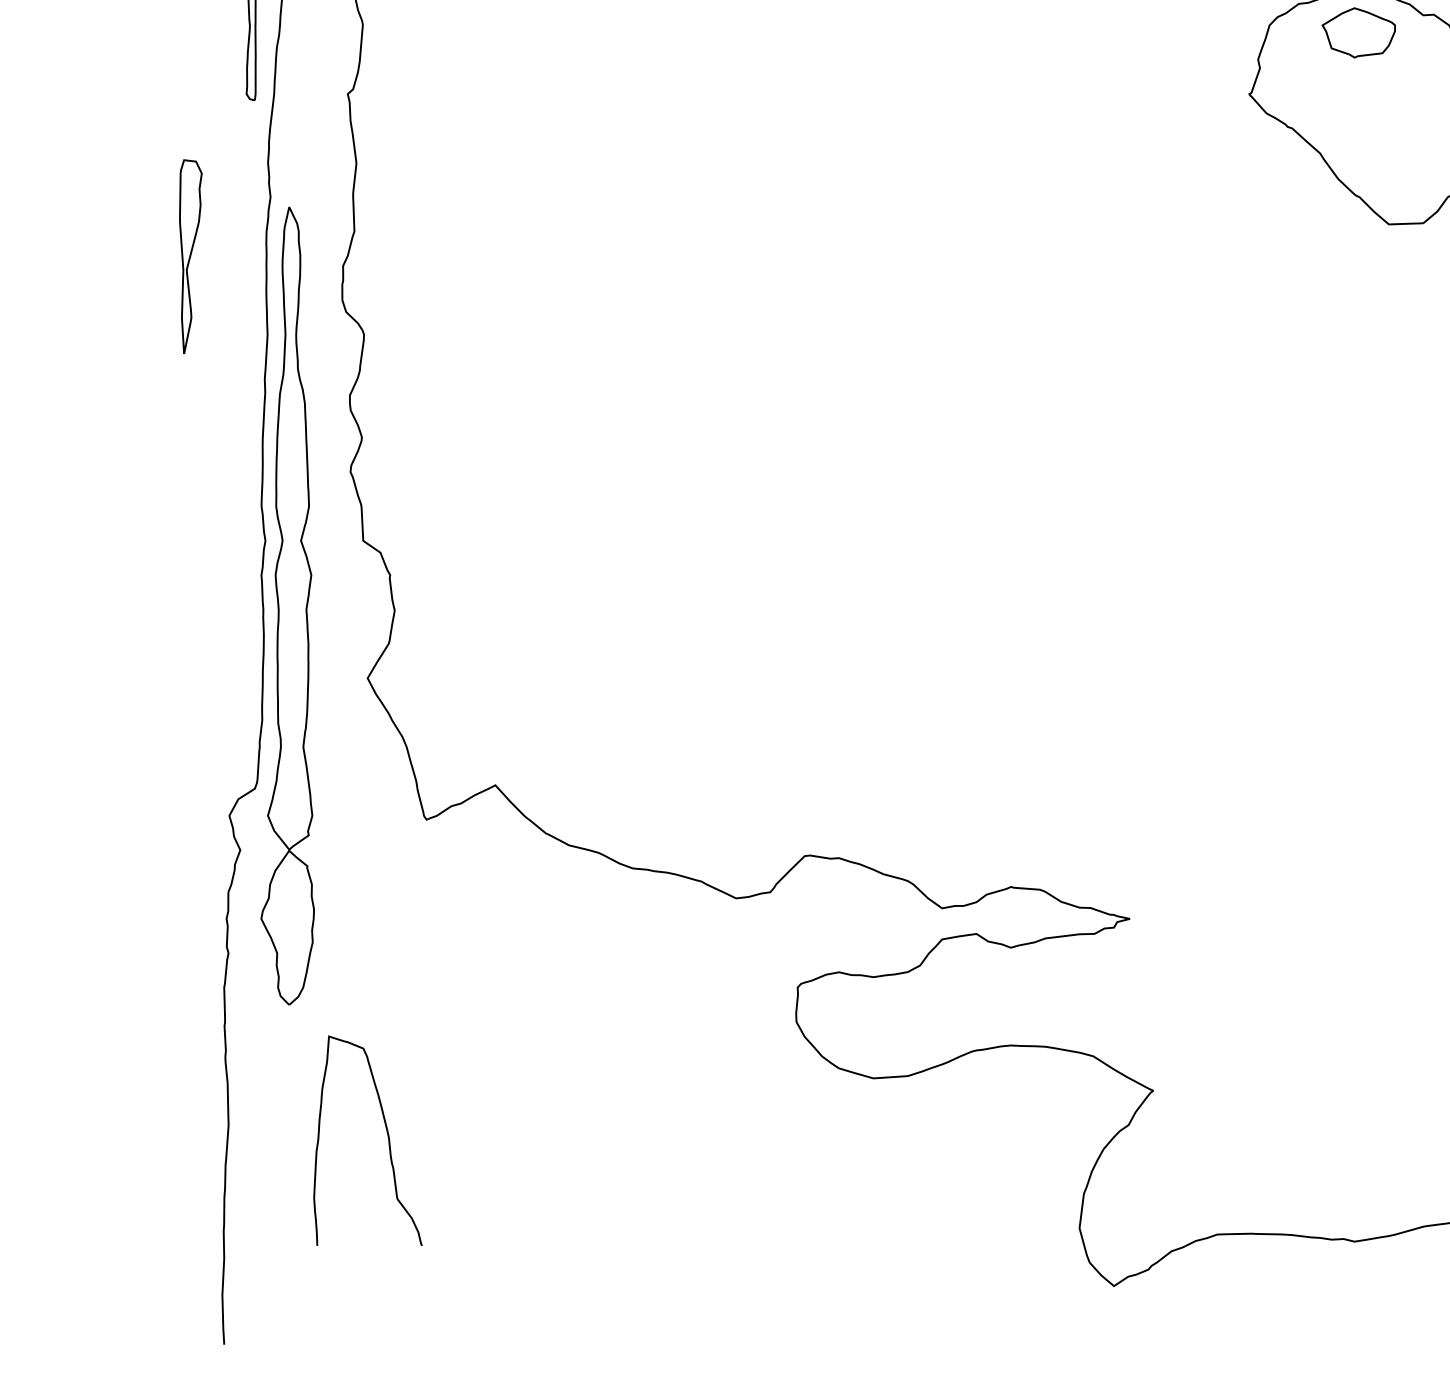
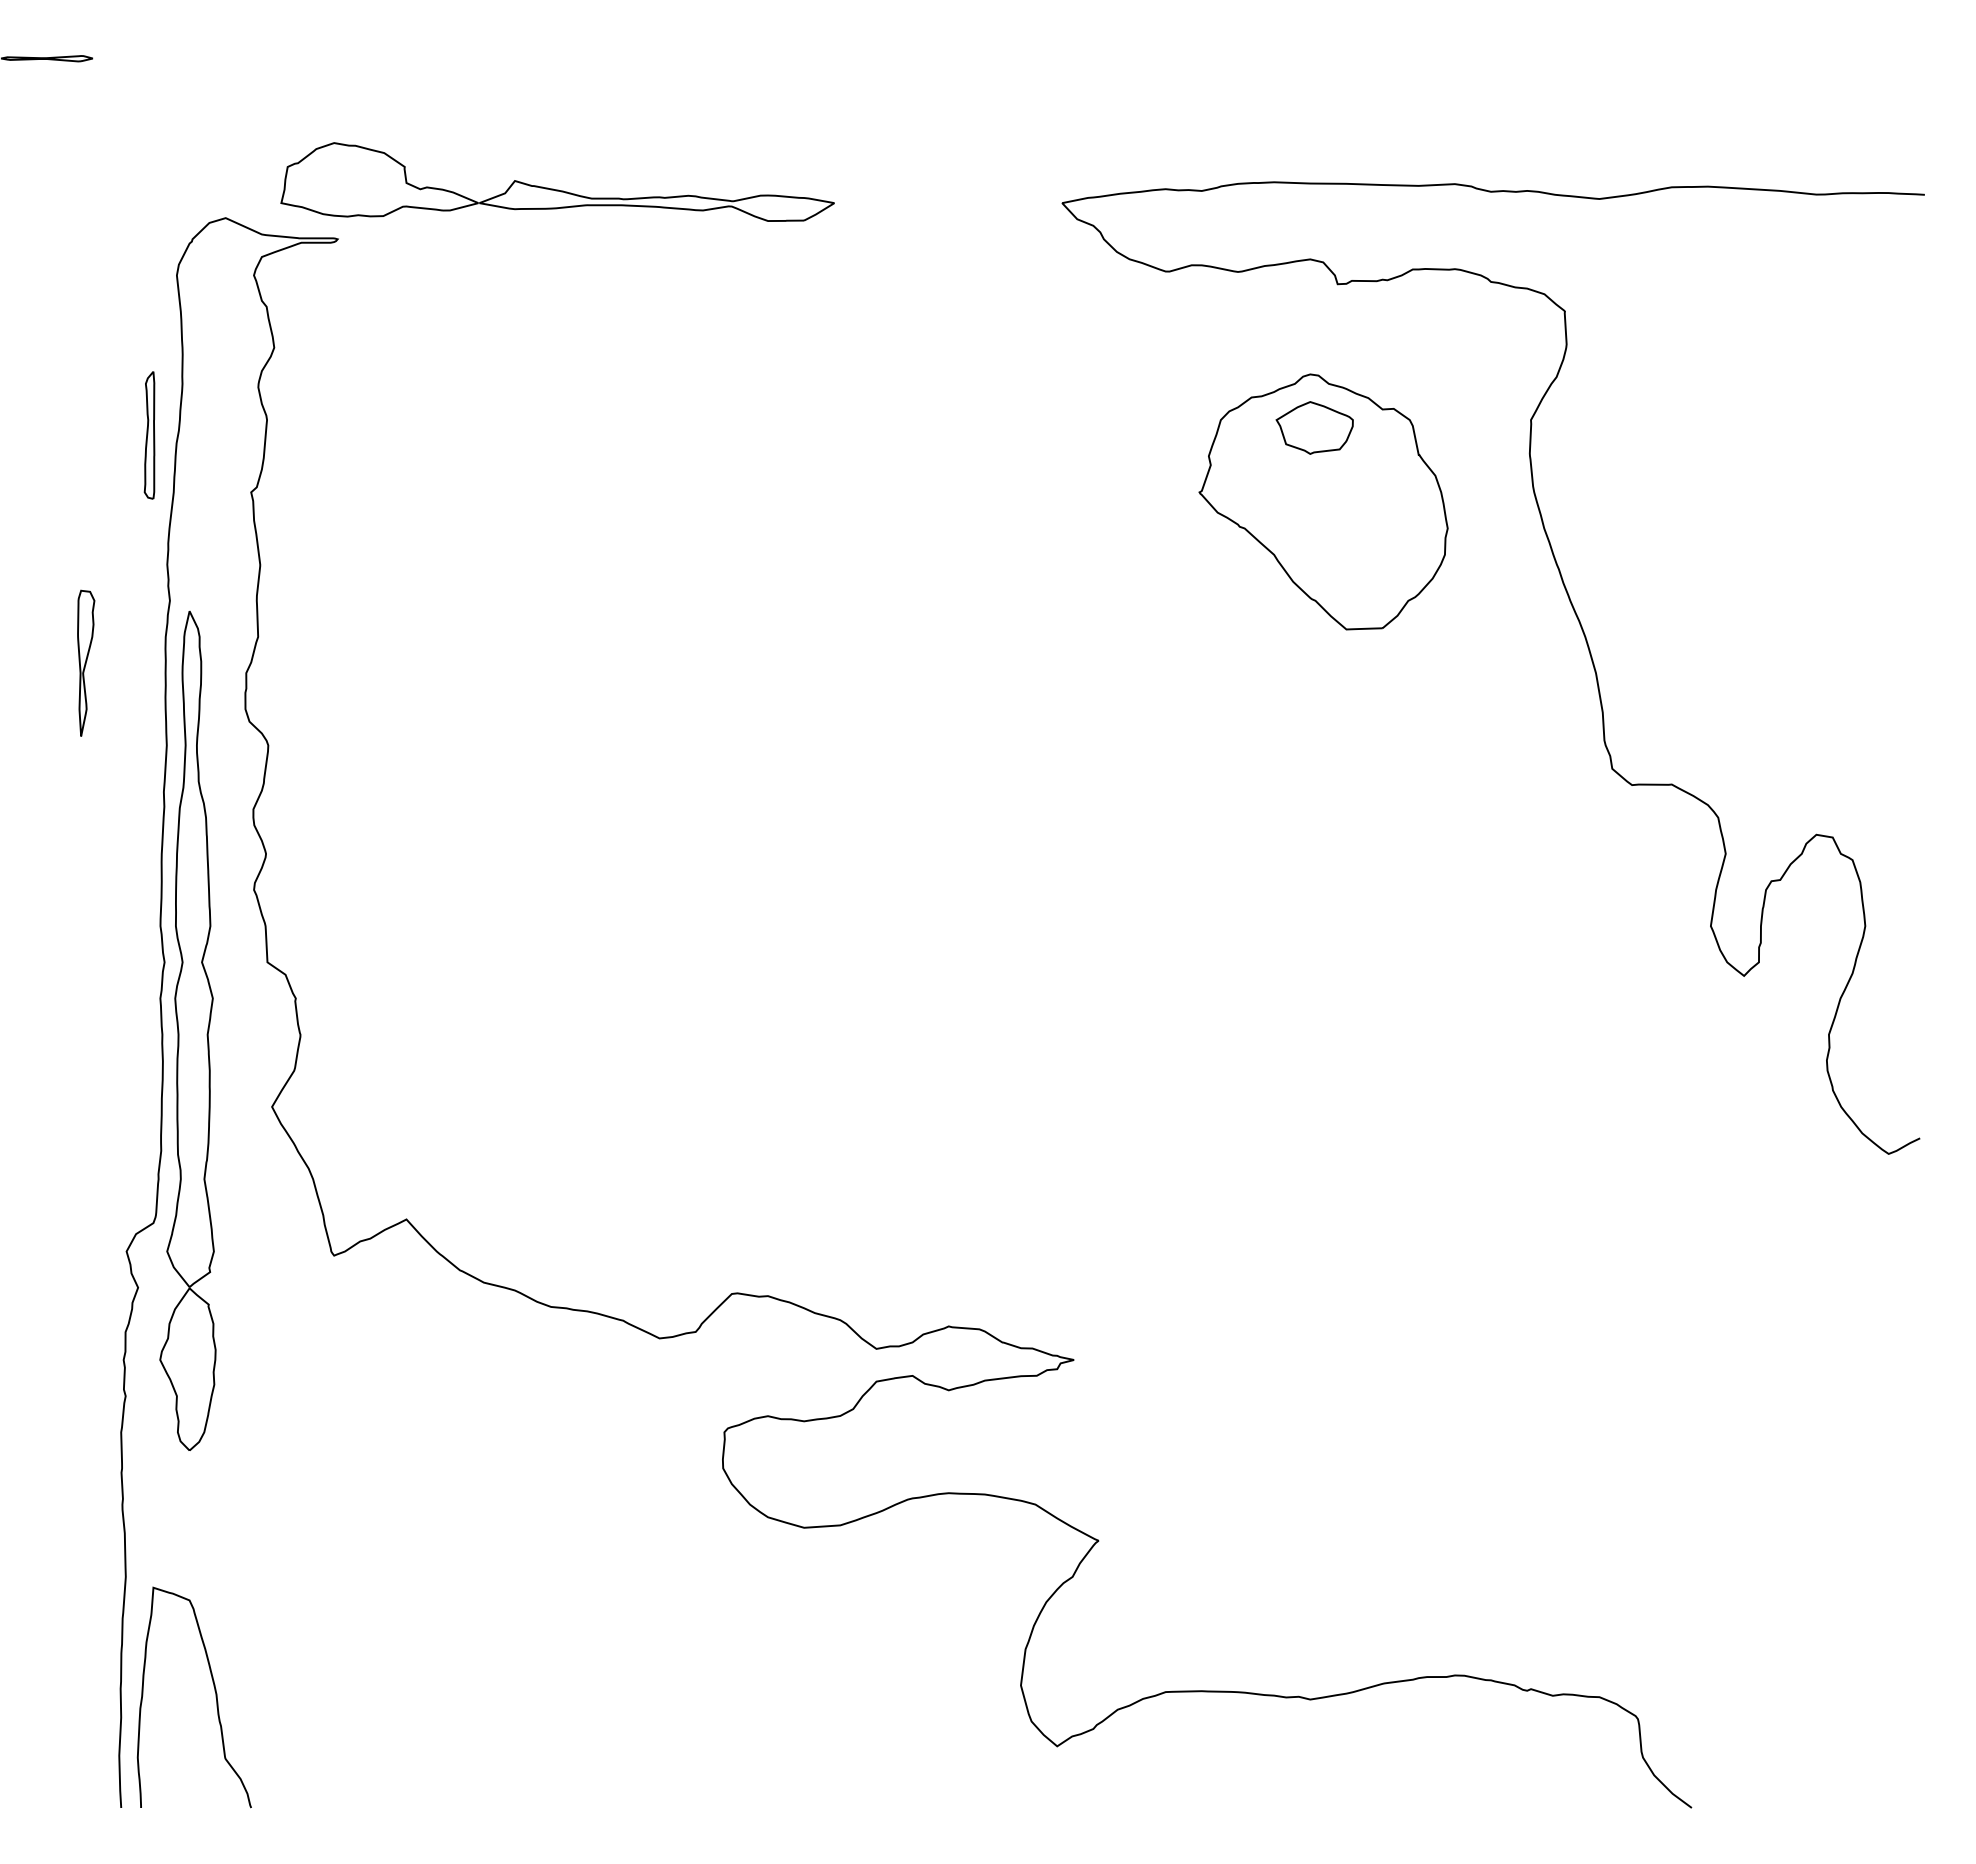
part: (191, 255) -> (86, 662), size x0.71
curve: (387, 1135) -> (214, 1691), moved

